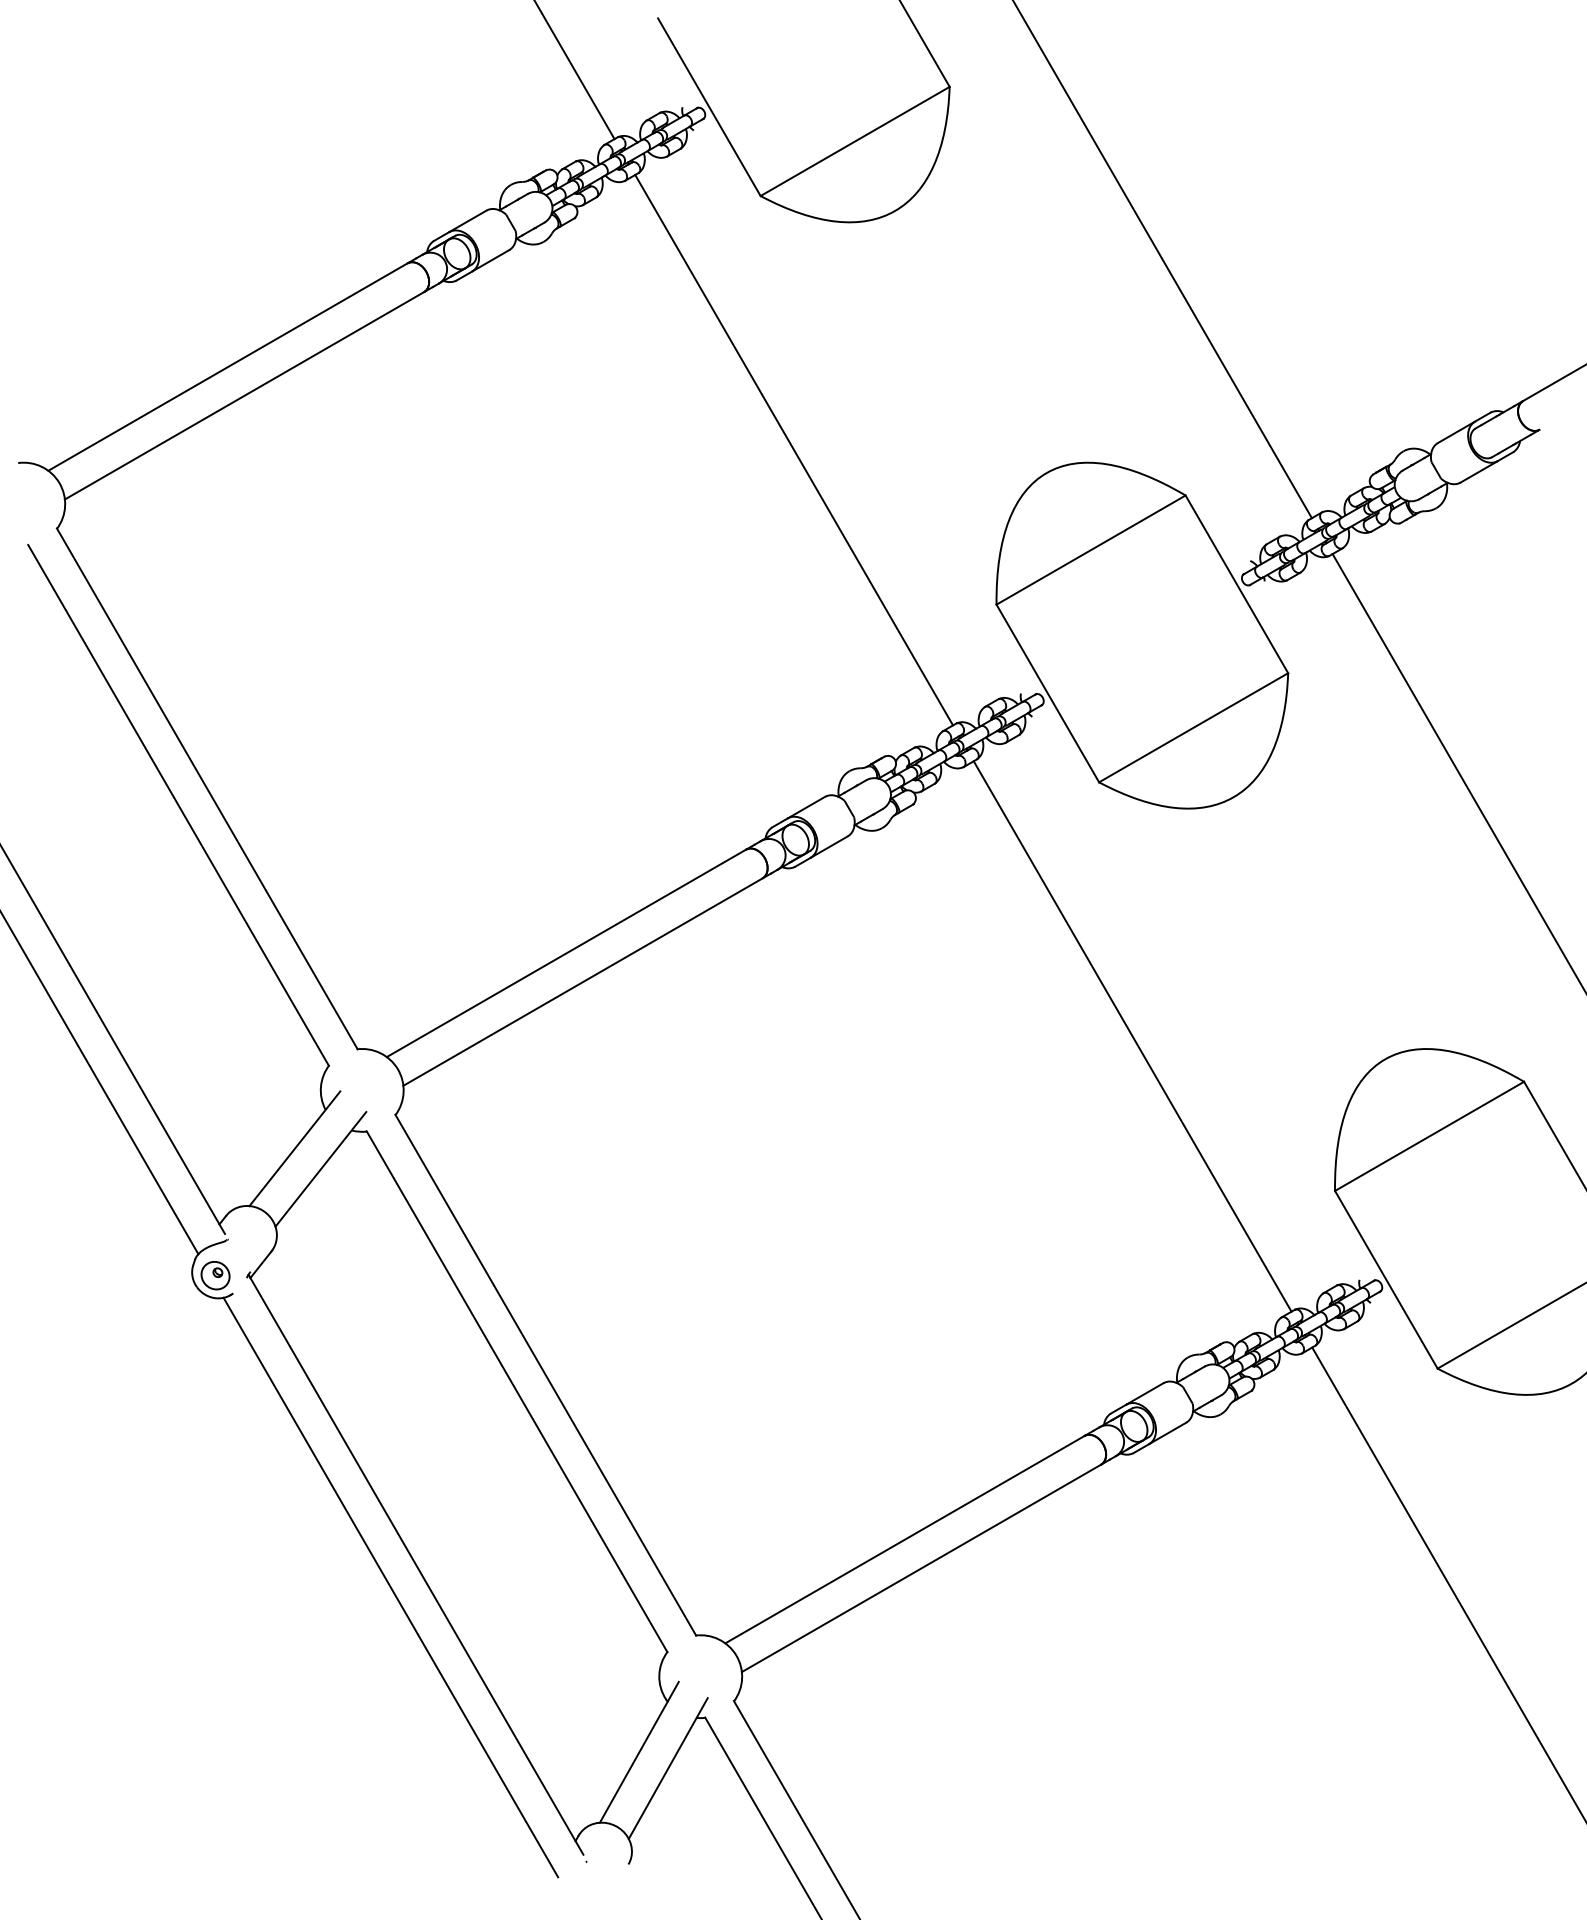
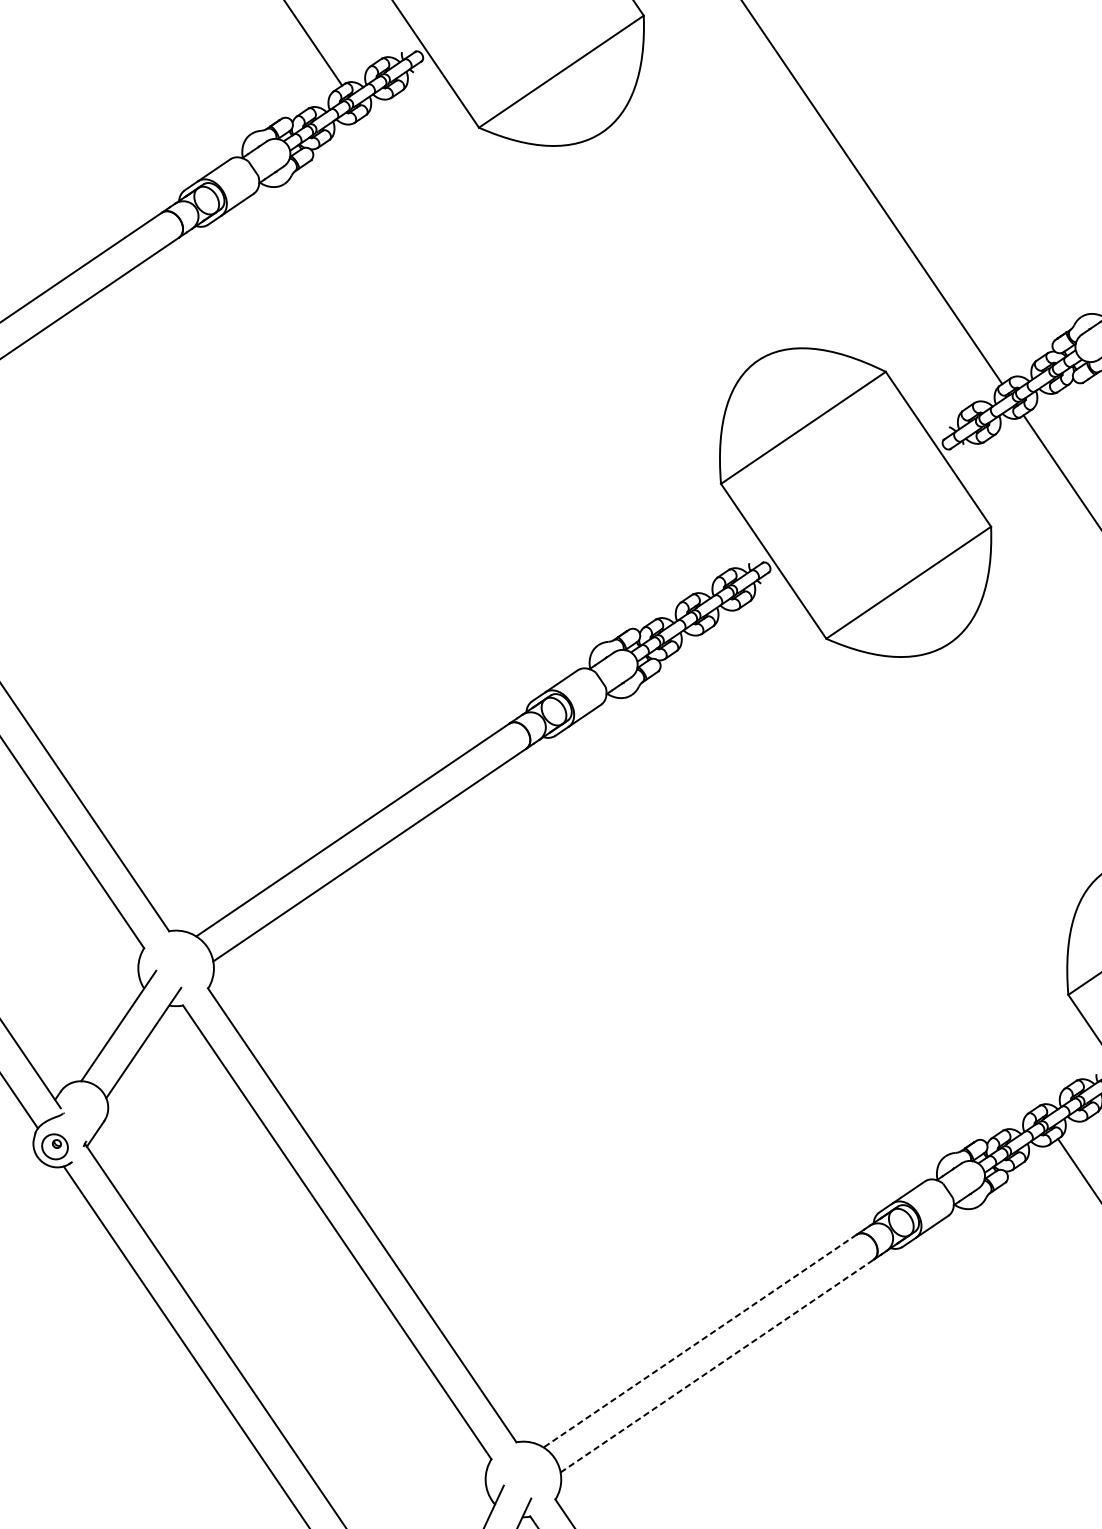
line: (794, 449) -> (526, 356), removed
line: (1132, 1036) -> (873, 867), removed
line: (904, 1539) -> (699, 1340), solid -> dashed
line: (921, 1568) -> (717, 1366), solid -> dashed

